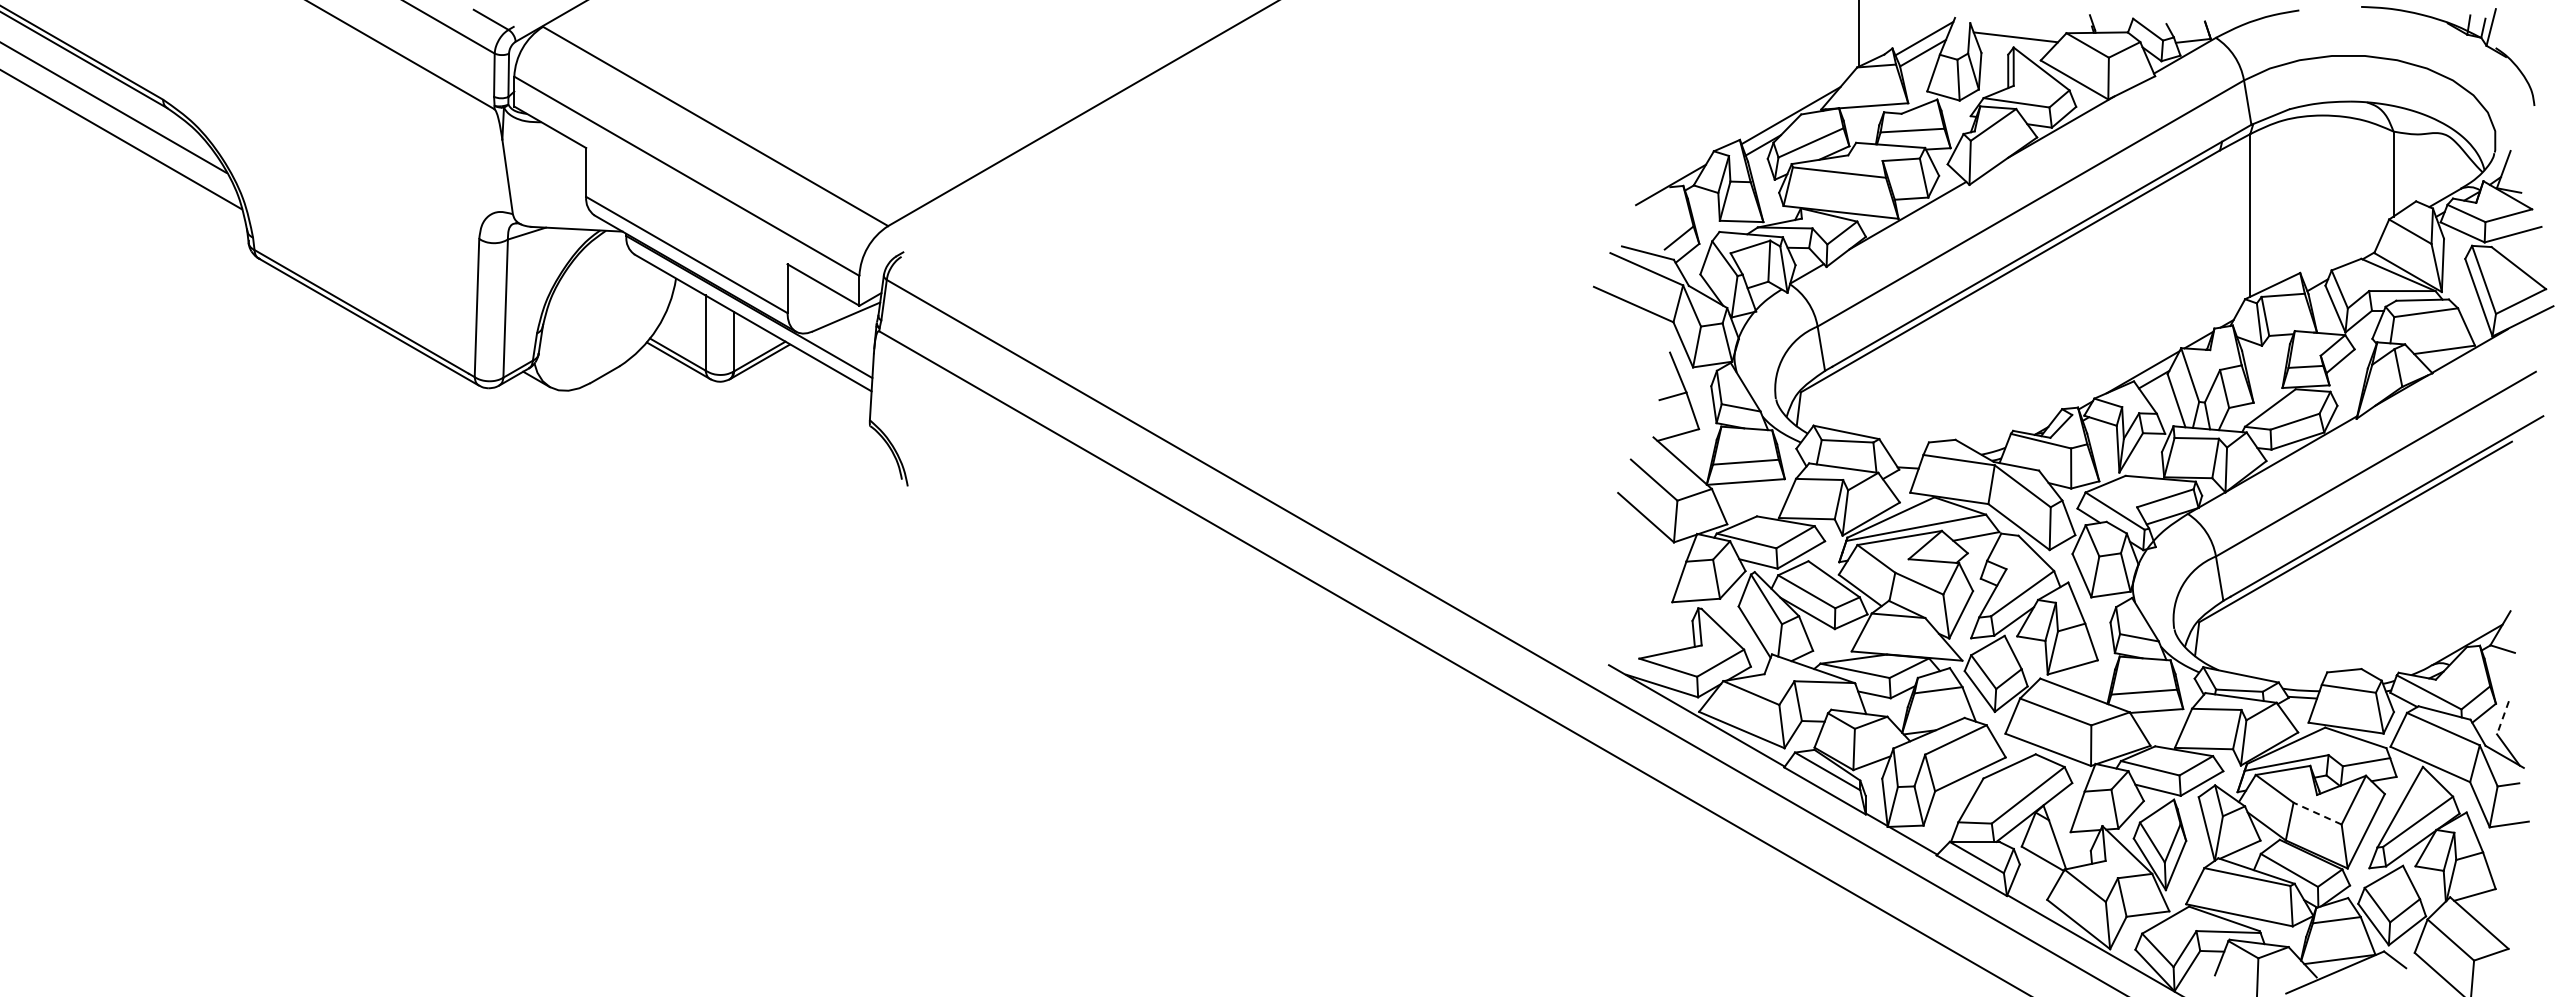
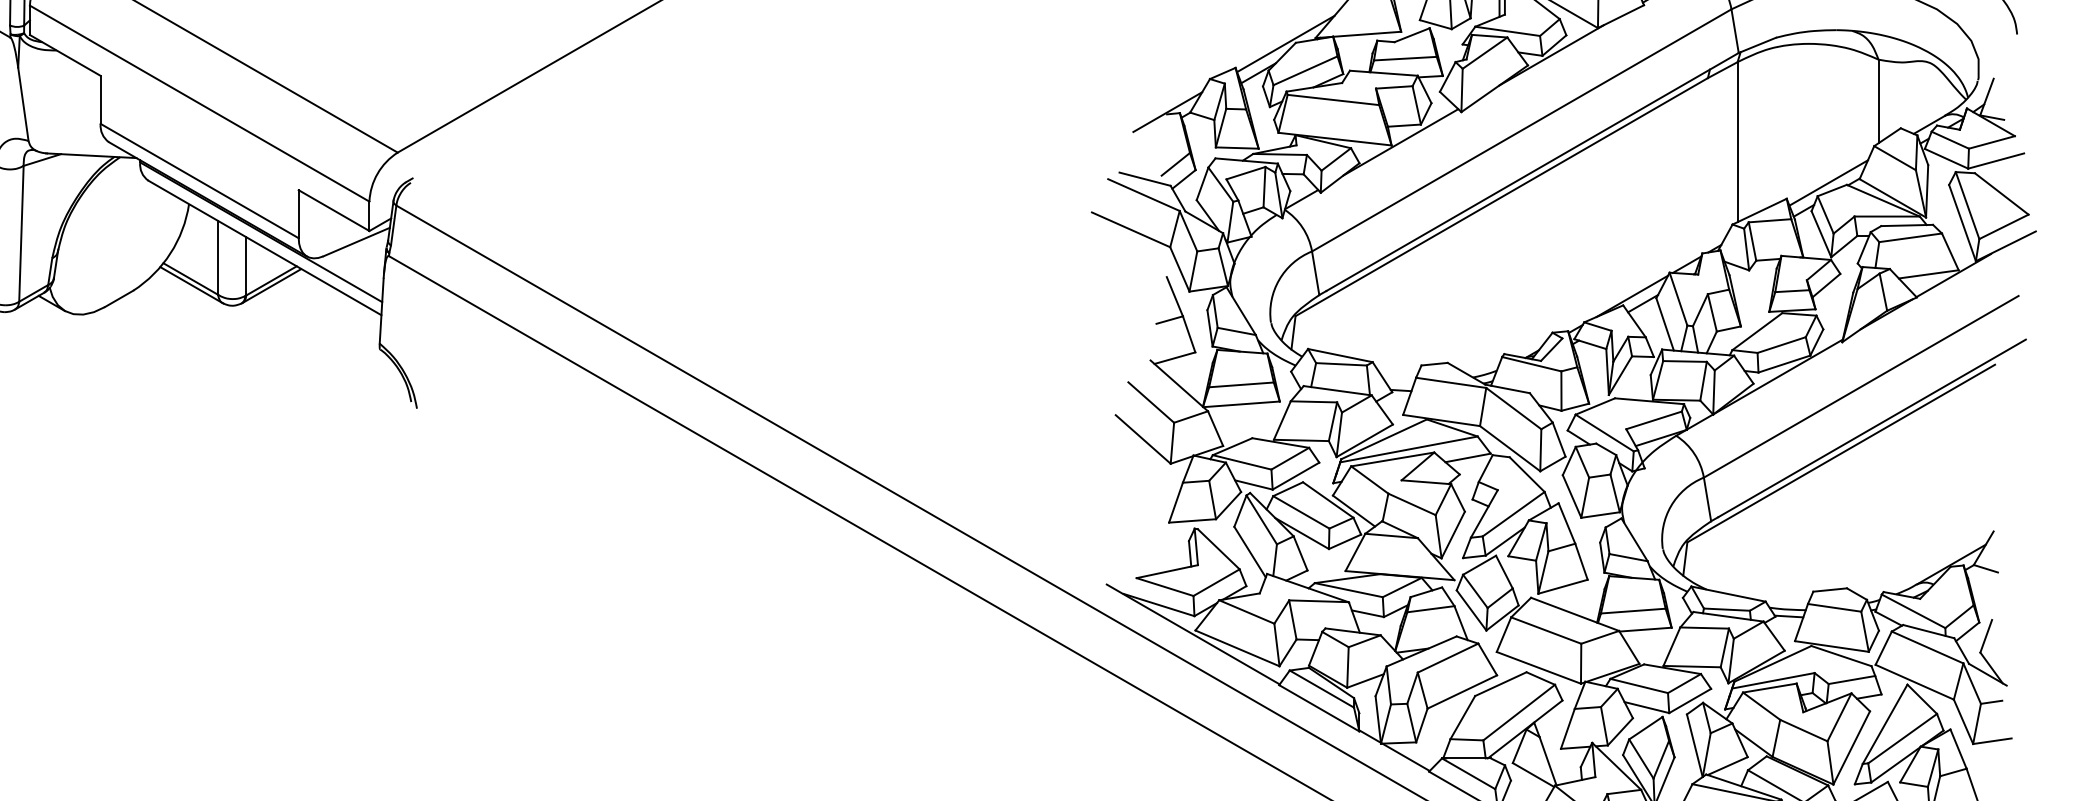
line: (2342, 256) -> (1828, 182), added
line: (2503, 717) -> (1986, 636), dashed -> solid
line: (2317, 813) -> (1803, 730), dashed -> solid

